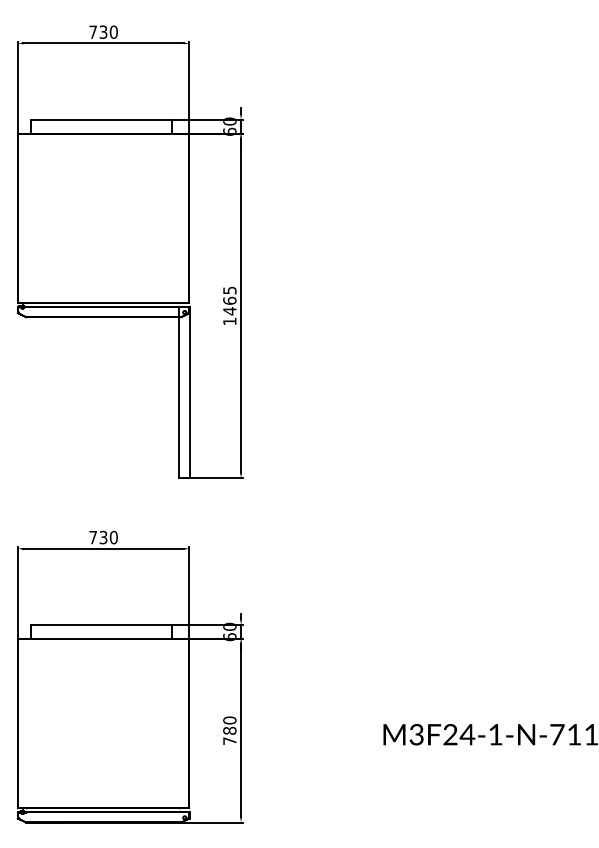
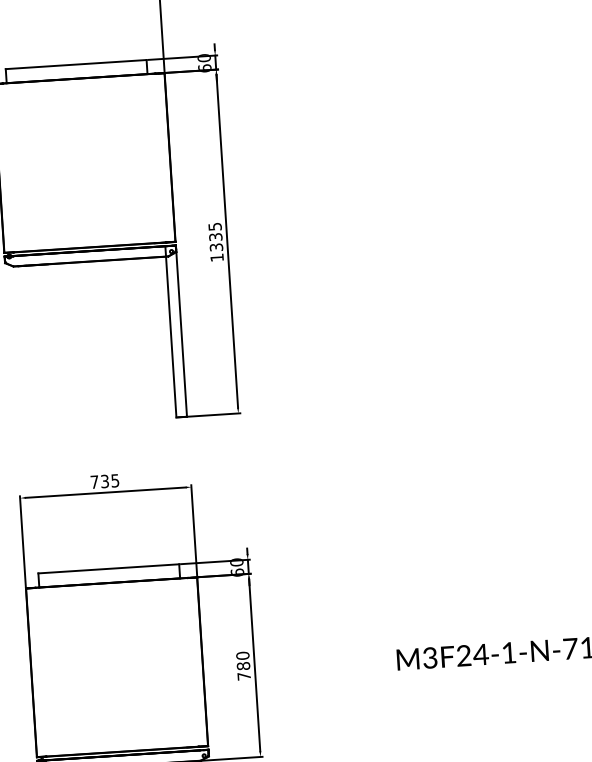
text: (229, 305) -> (215, 241), 1465 -> 1335
text: (113, 537) -> (114, 480), 730 -> 735

